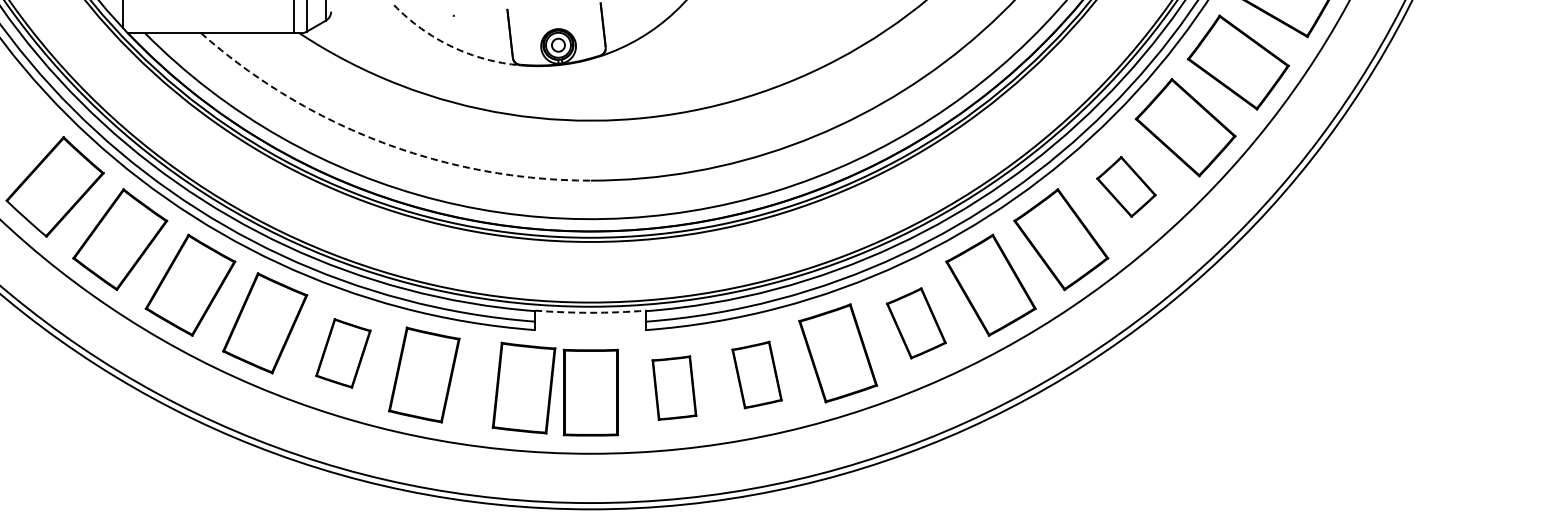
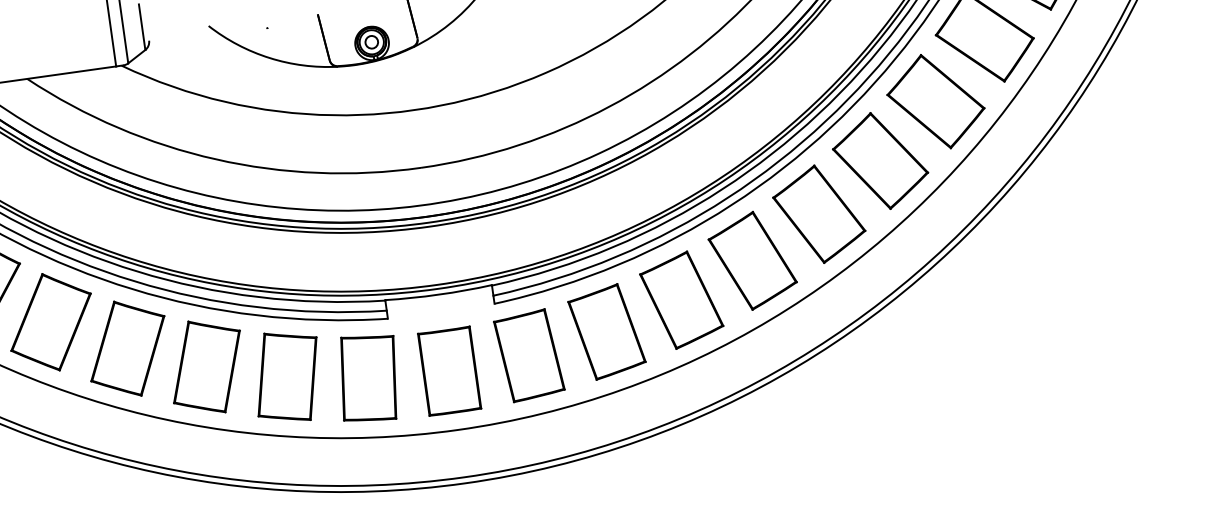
arc: (451, 46) -> (269, 57), dashed -> solid
arc: (382, 142) -> (216, 159), dashed -> solid
part: (1126, 186) -> (935, 101), size x1.67
arc: (590, 312) -> (438, 294), dashed -> solid
part: (916, 323) -> (752, 261), size x1.43
part: (343, 353) -> (207, 367), size x1.43
part: (756, 374) -> (606, 331), size x1.43
part: (523, 387) -> (368, 377), moved
part: (674, 387) -> (529, 355), size x1.43

